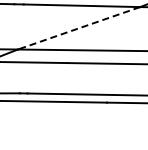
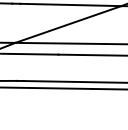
line: (79, 28) -> (68, 24), dashed -> solid

